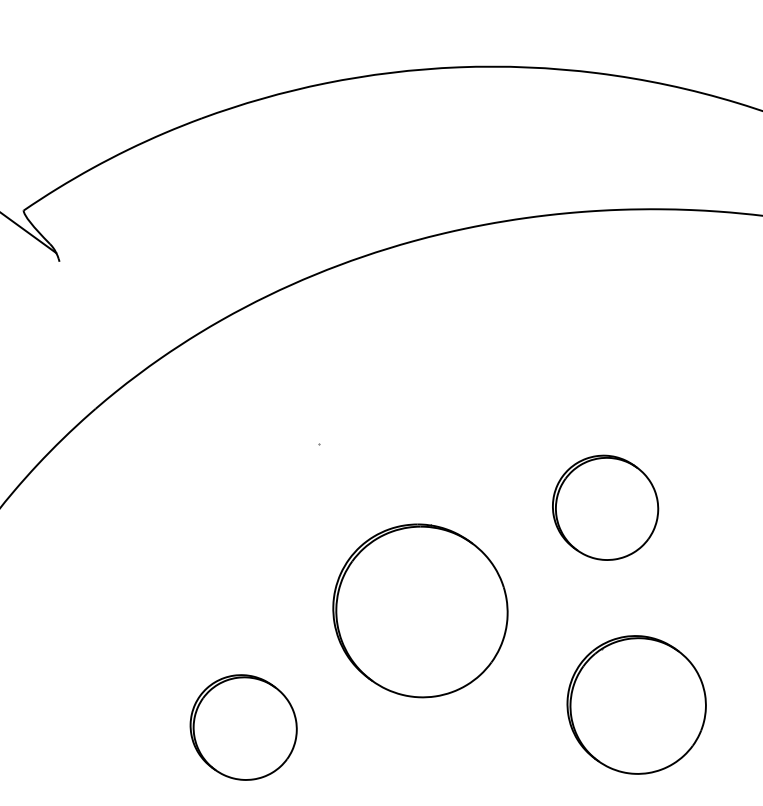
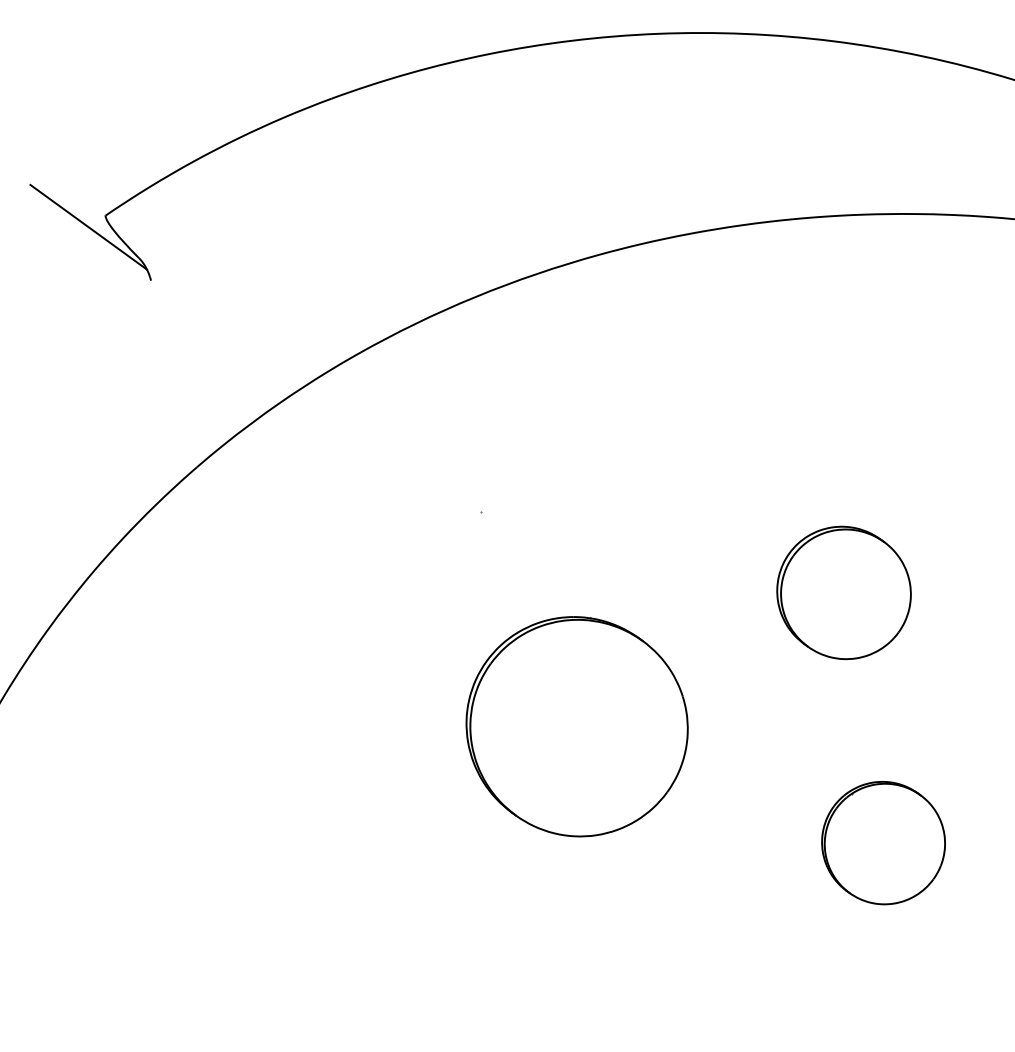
part: (419, 610) -> (576, 726), moved
part: (636, 704) -> (883, 842), size x0.7
part: (243, 727) -> (384, 871), removed

